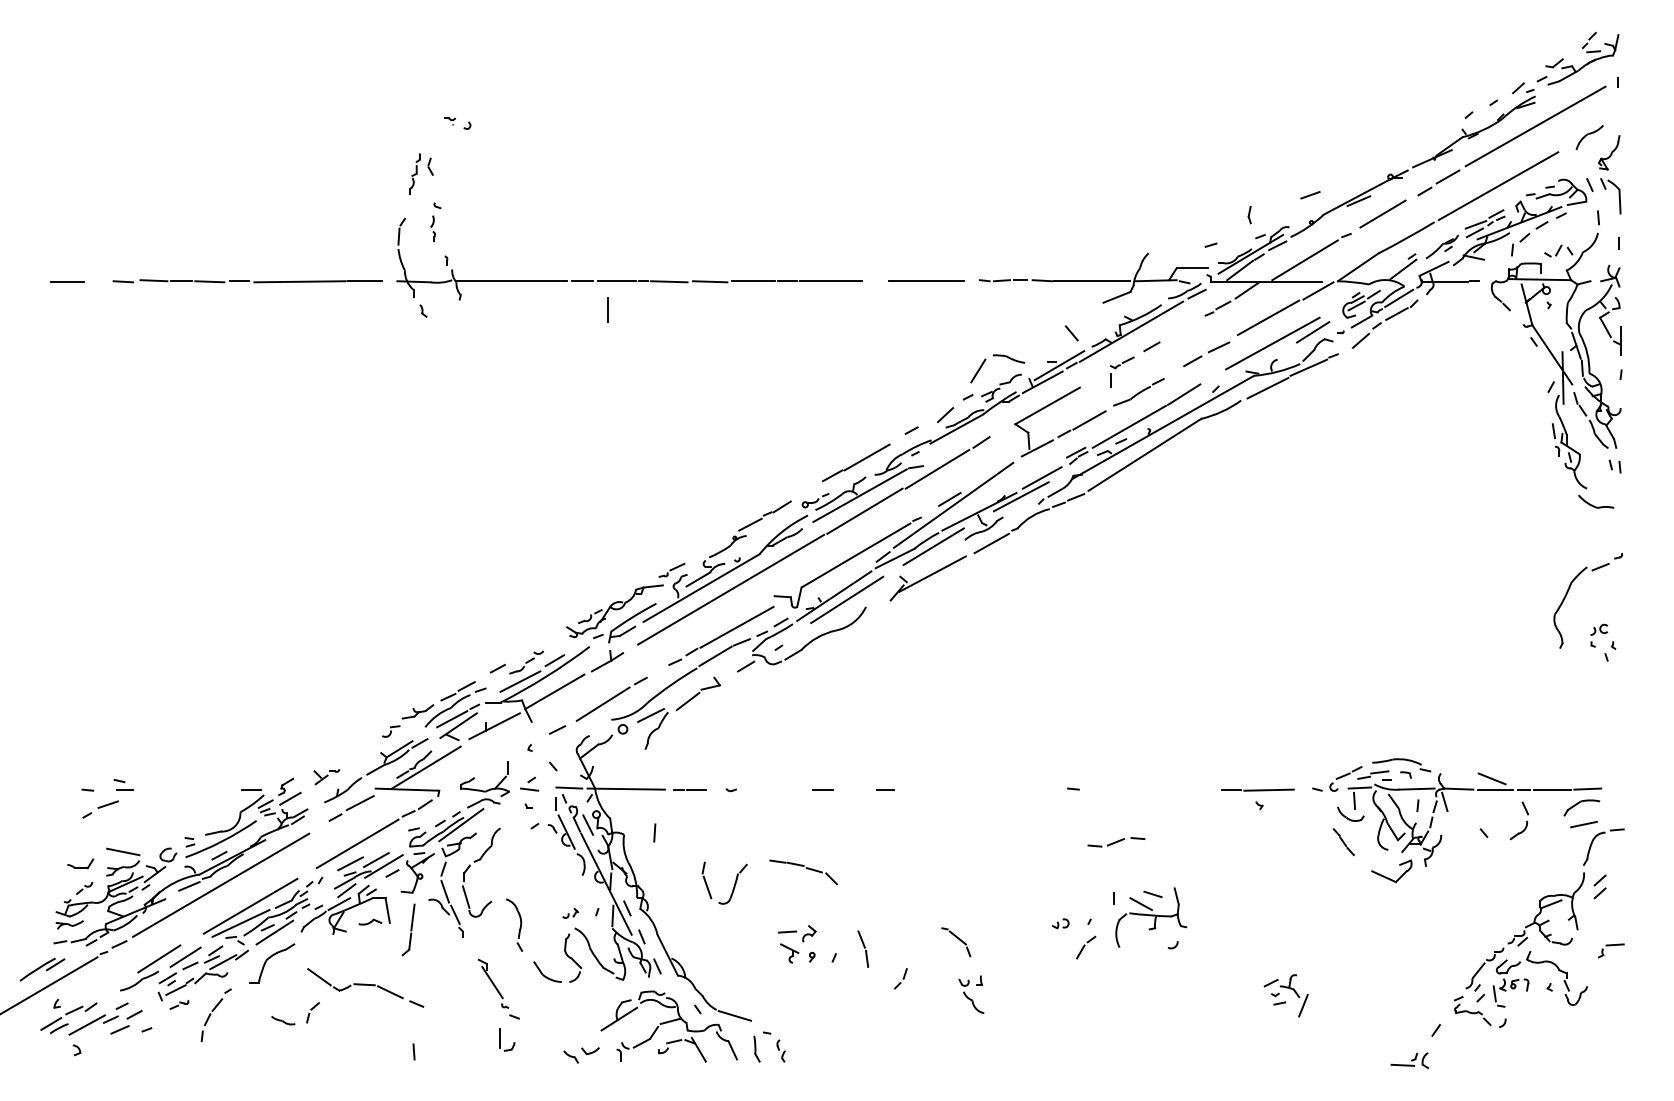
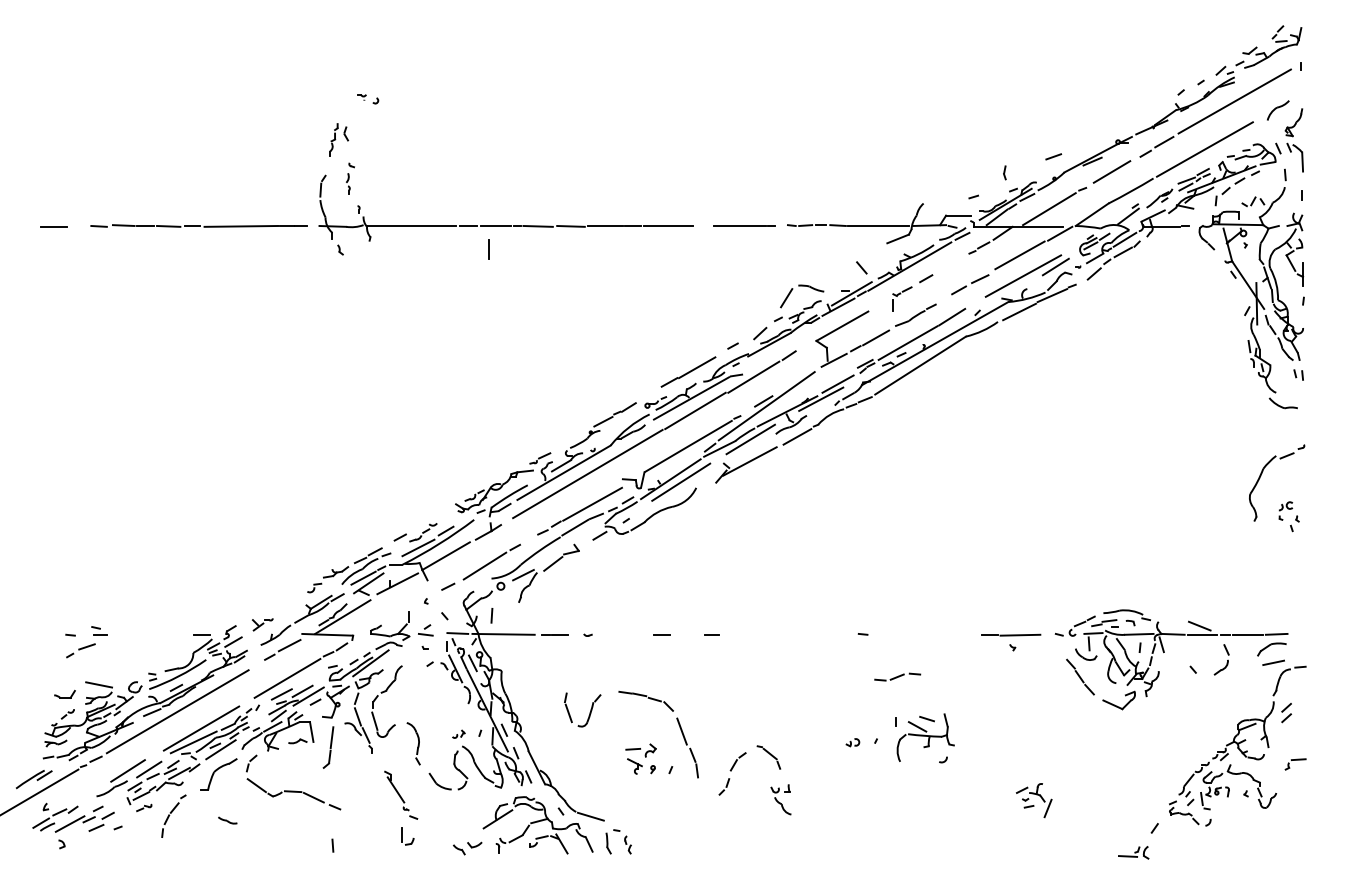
line: (654, 832) -> (491, 615), moved
part: (1343, 841) -> (1080, 676), size x1.67
line: (848, 909) -> (682, 731), added
part: (1086, 947) -> (738, 761), moved
part: (312, 1012) -> (251, 763), moved

